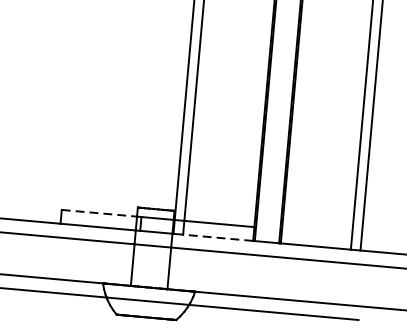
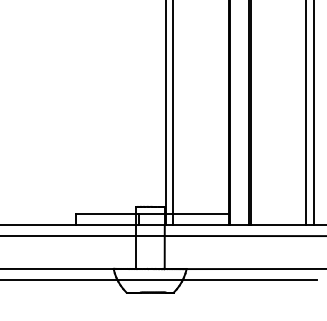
line: (98, 213) -> (105, 214), dashed -> solid
line: (217, 238) -> (200, 225), dashed -> solid

